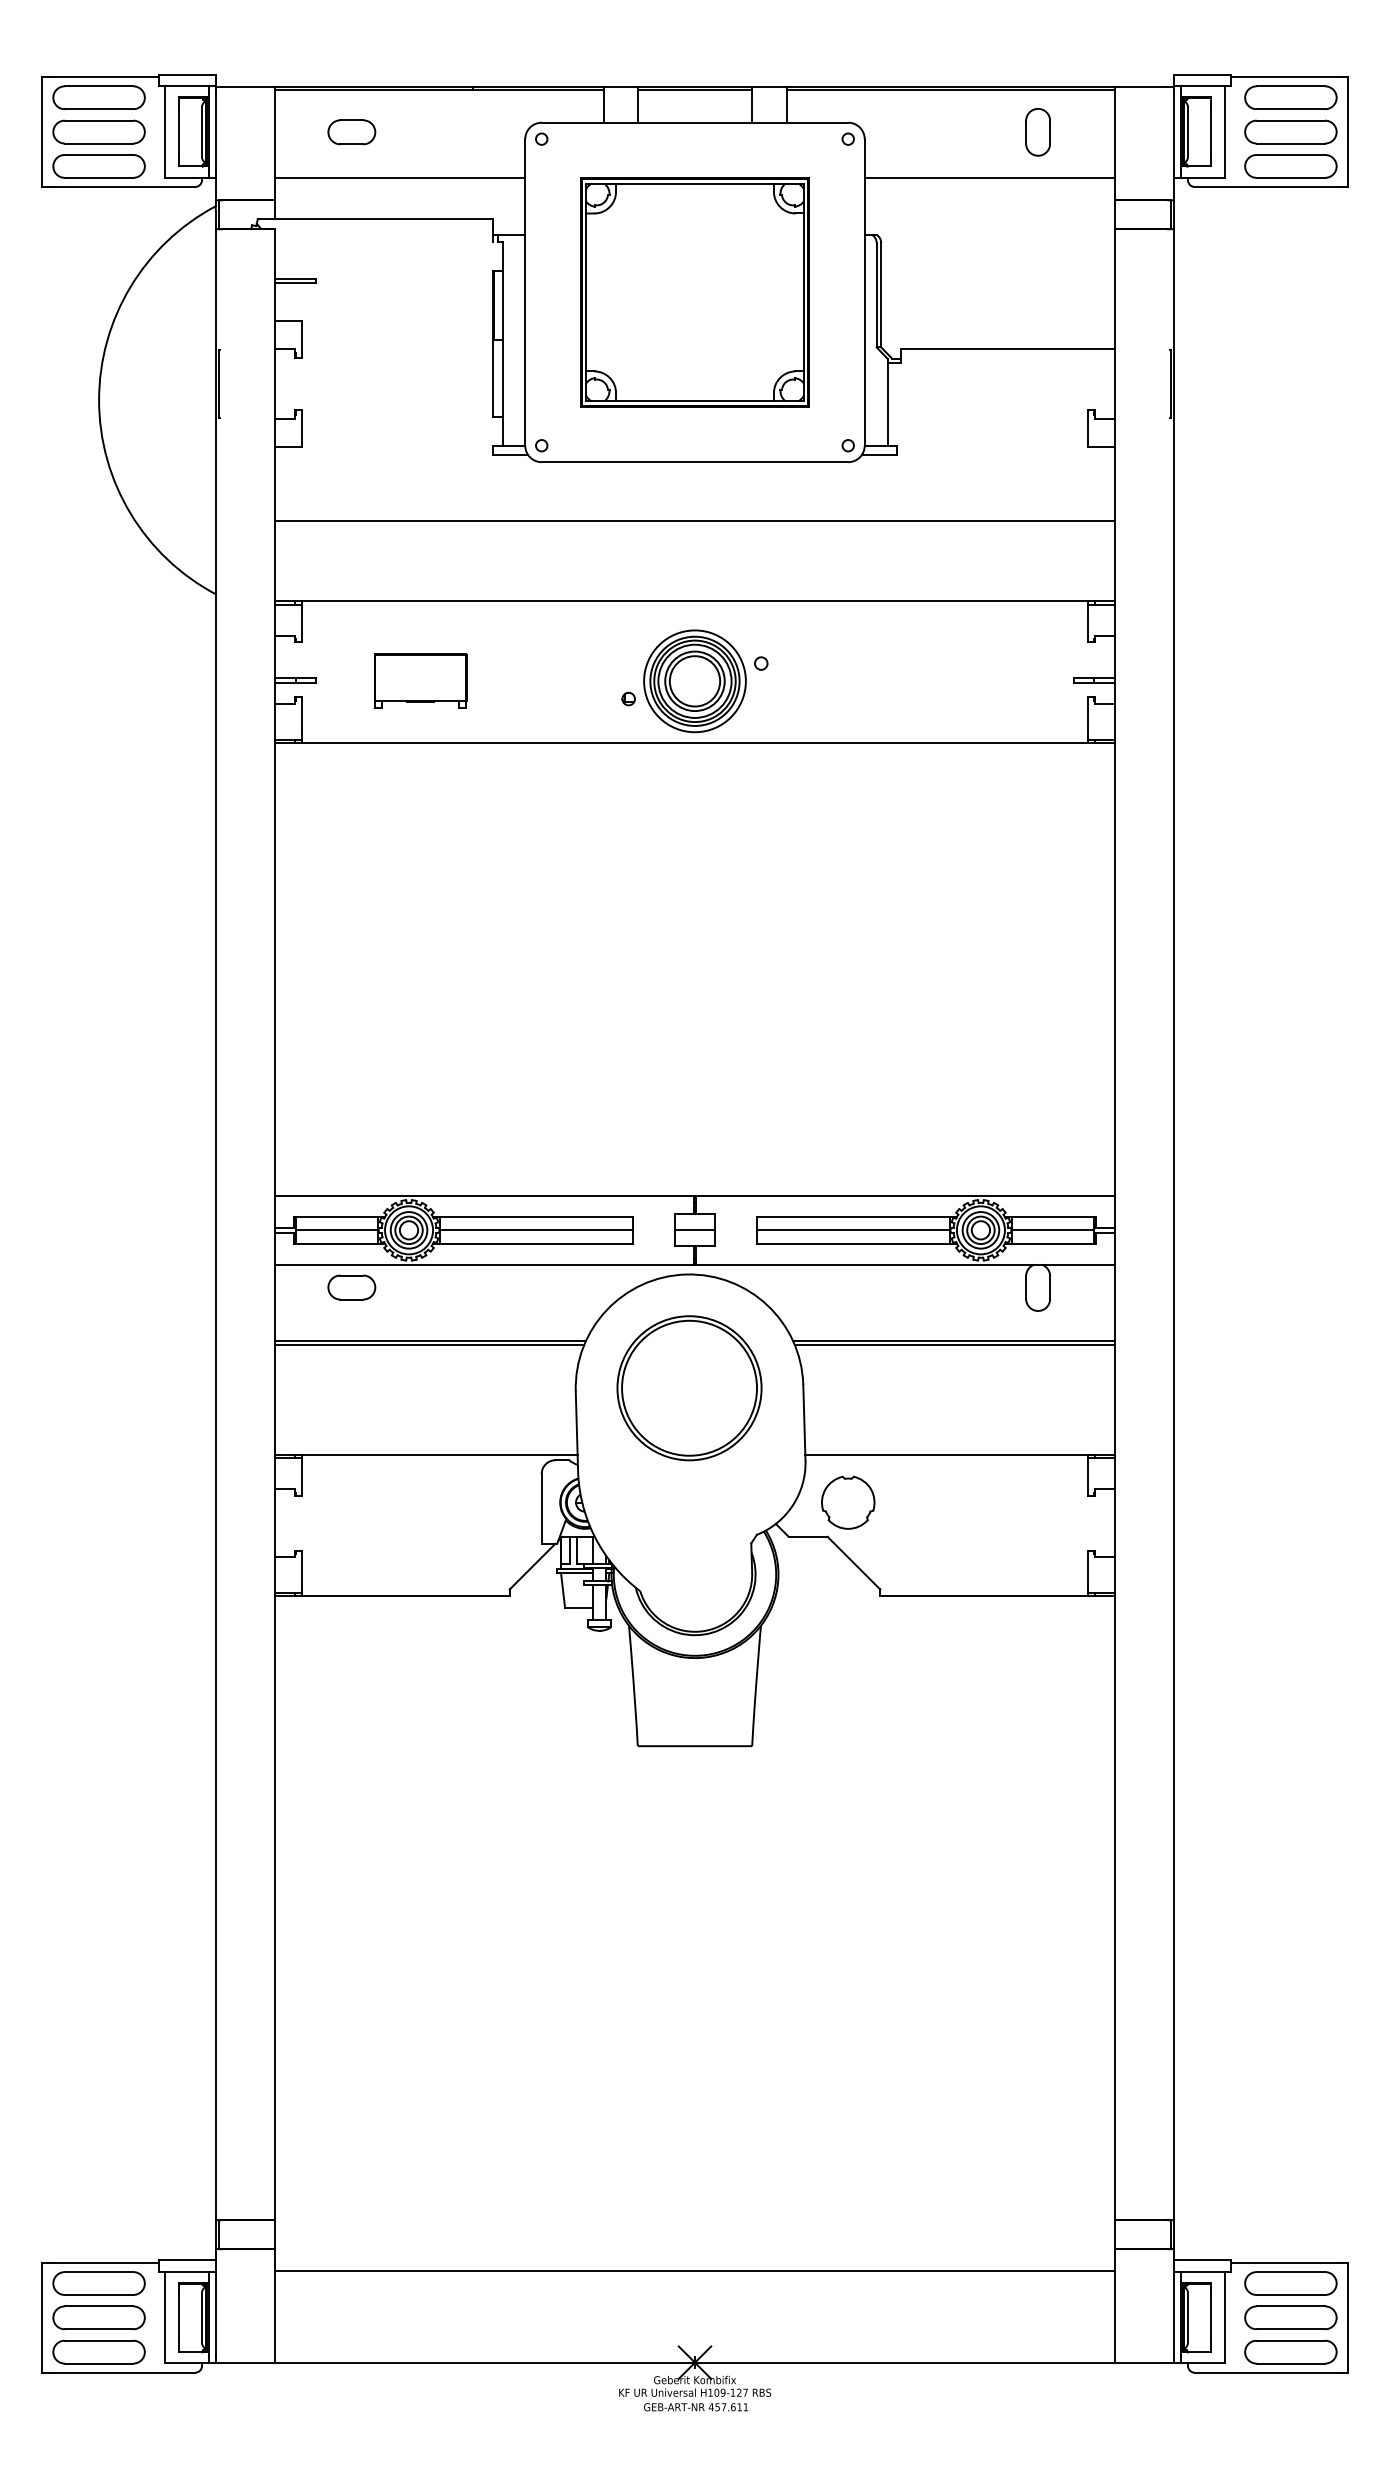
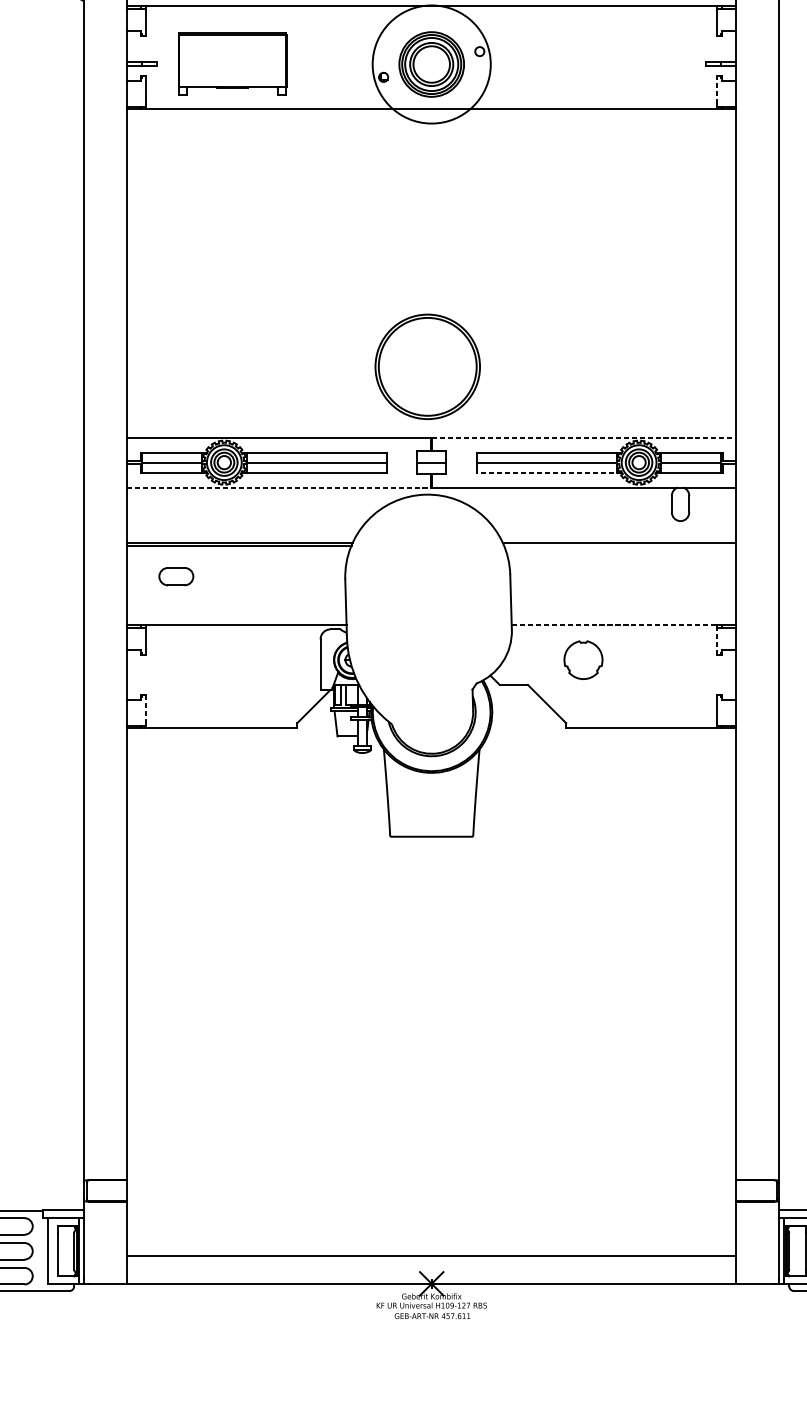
part: (420, 680) -> (232, 63), size x1.6
circle: (694, 681) -> (431, 64), size x1.6
line: (1088, 716) -> (717, 90), solid -> dashed
line: (905, 1196) -> (584, 438), solid -> dashed
line: (856, 1244) -> (548, 472), solid -> dashed
line: (484, 1264) -> (279, 487), solid -> dashed
part: (351, 1287) -> (176, 576), moved
line: (954, 1344) -> (619, 545), removed
part: (689, 1388) -> (427, 367), moved
line: (946, 1454) -> (614, 625), solid -> dashed
line: (1088, 1478) -> (717, 642), solid -> dashed
part: (848, 1502) -> (583, 660), moved
line: (301, 1570) -> (146, 709), solid -> dashed
line: (694, 2271) -> (431, 1256), moved

